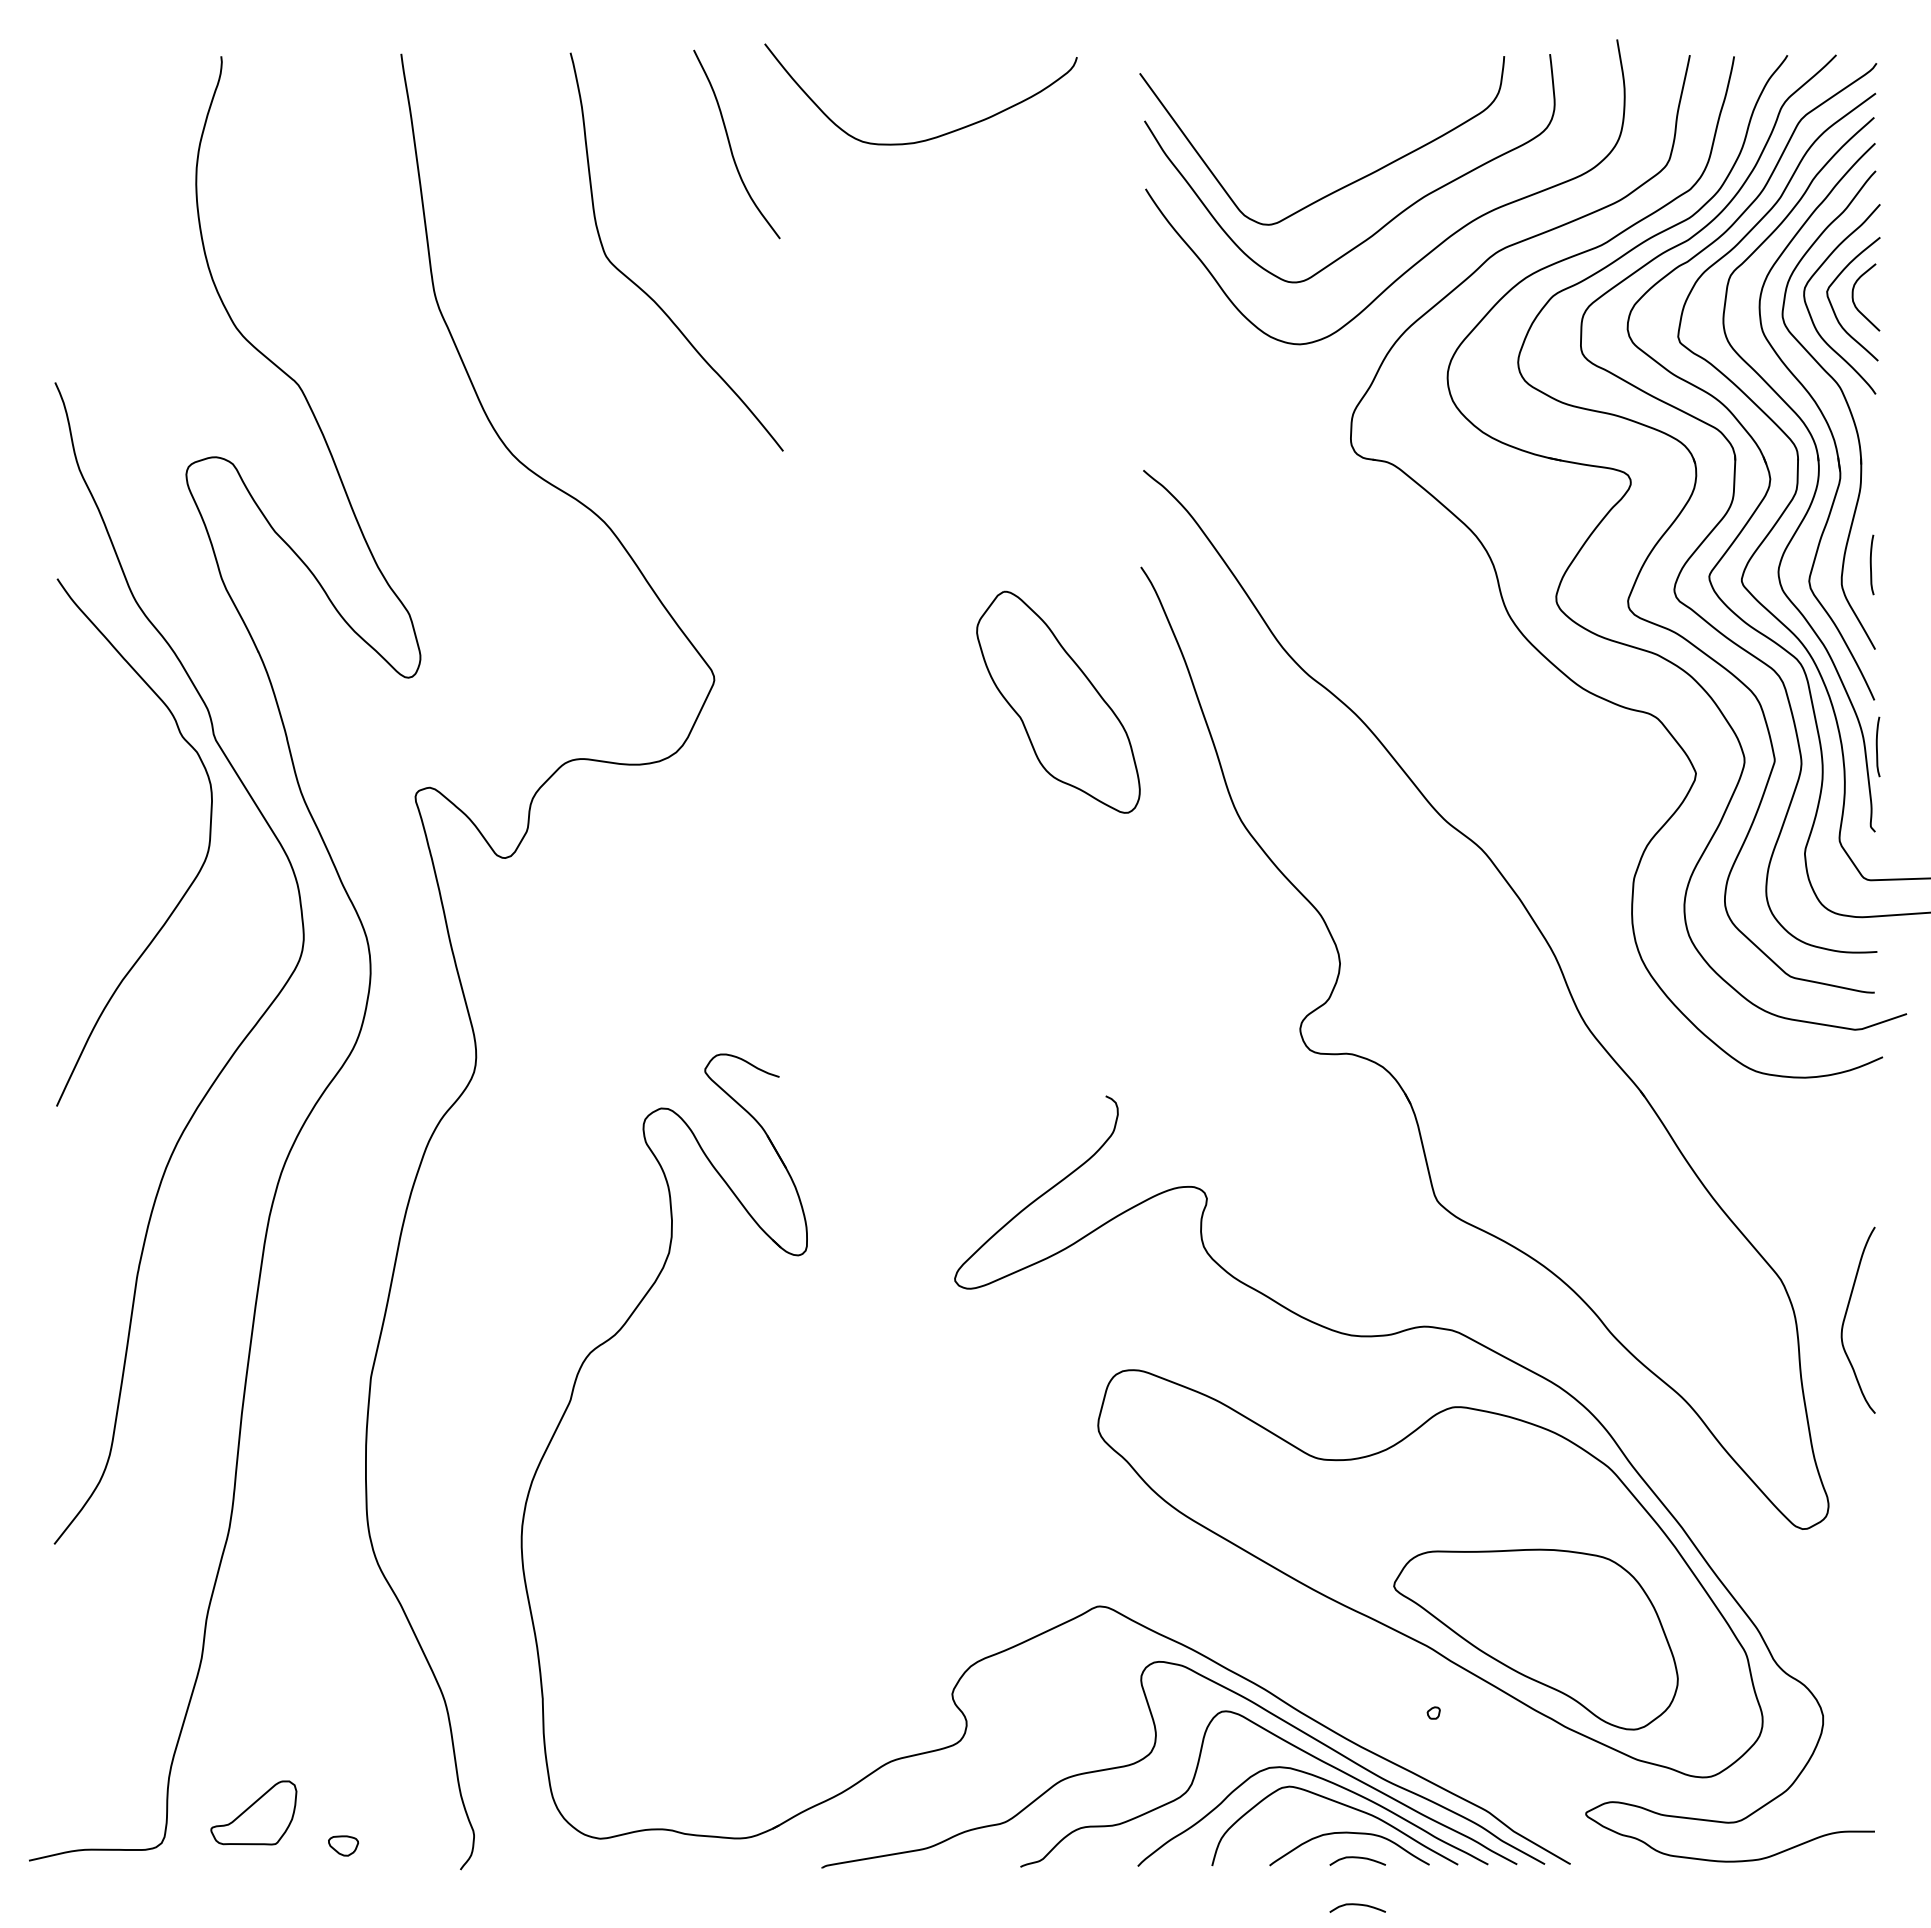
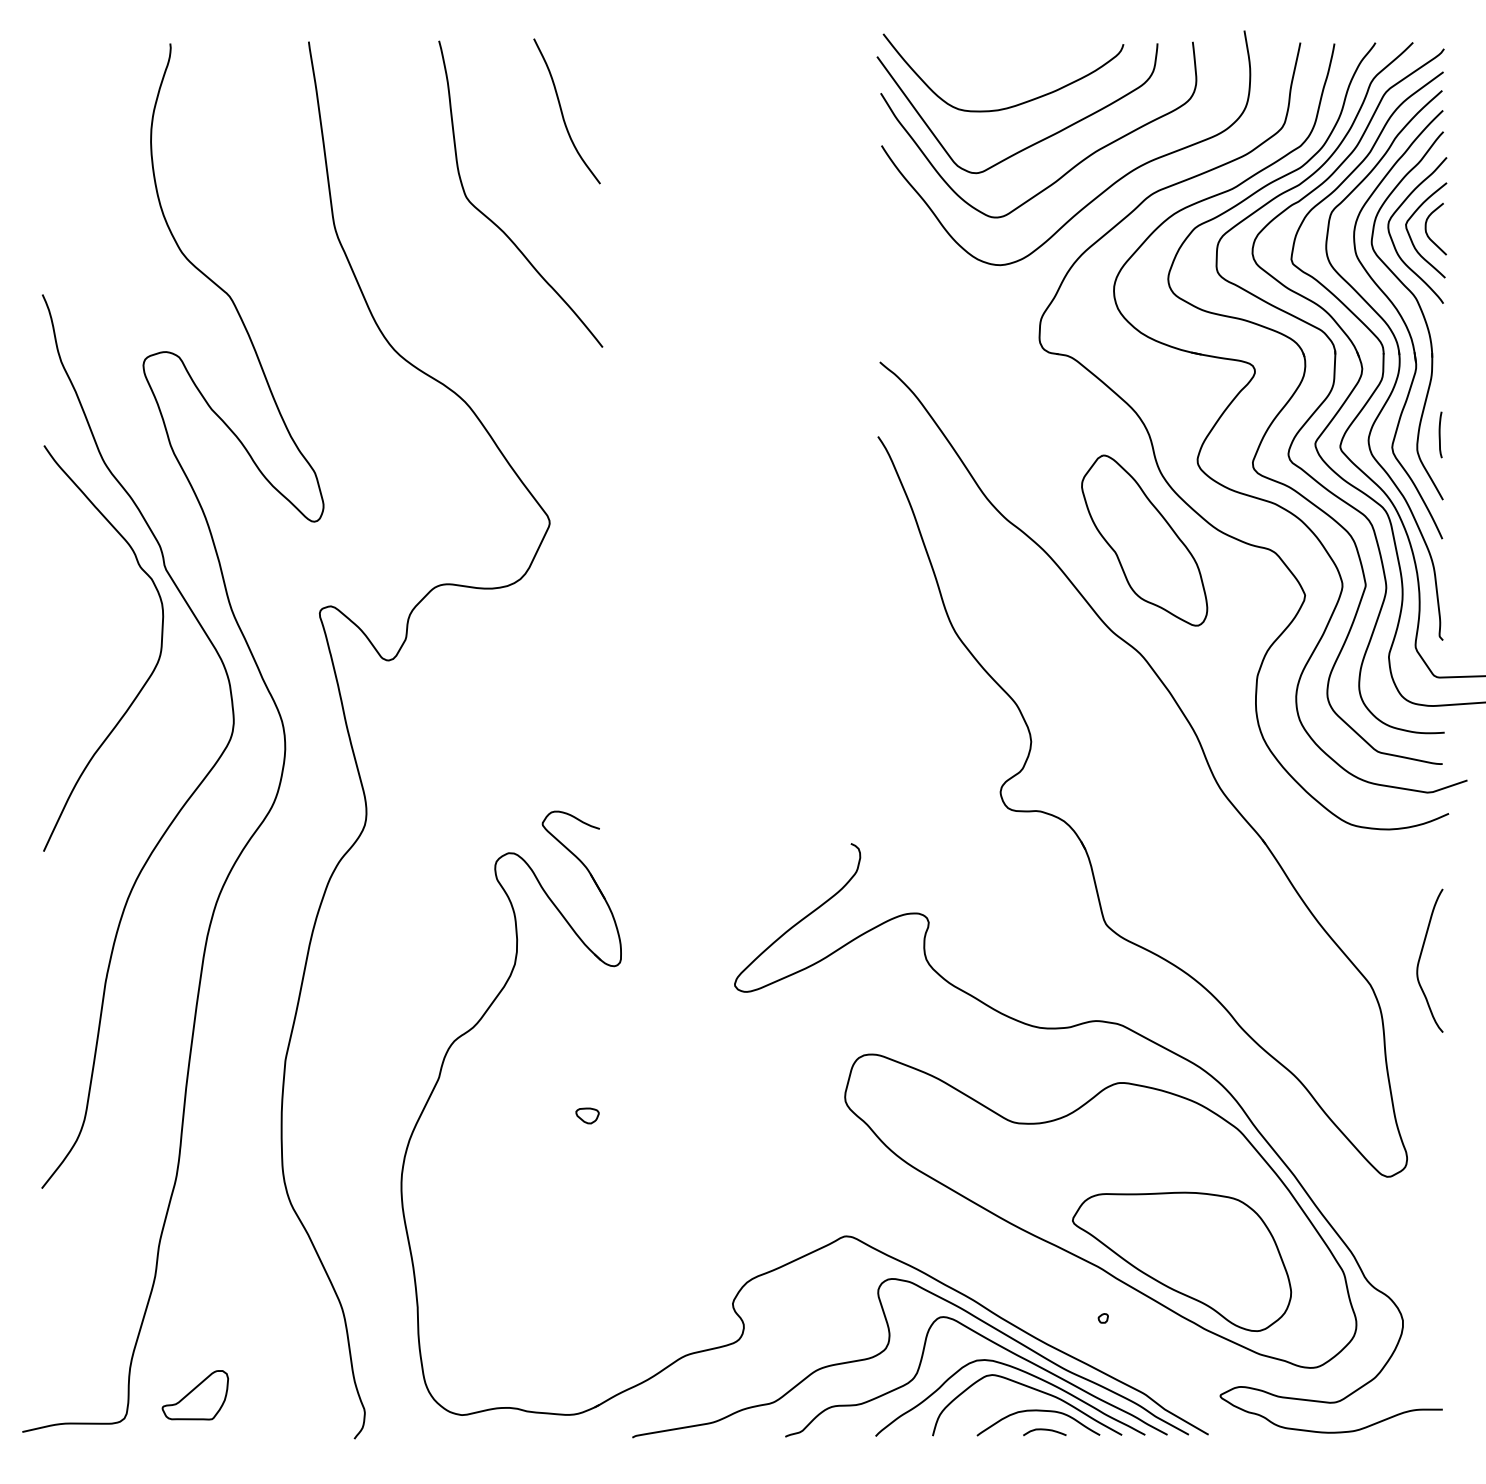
curve: (931, 137) -> (1011, 106), moved
part: (1058, 701) -> (1144, 540), moved
curve: (1877, 746) -> (1444, 574), removed
curve: (1846, 1315) -> (1420, 957), moved
part: (343, 1845) -> (587, 1115), moved
curve: (1357, 1905) -> (1044, 1466), removed

